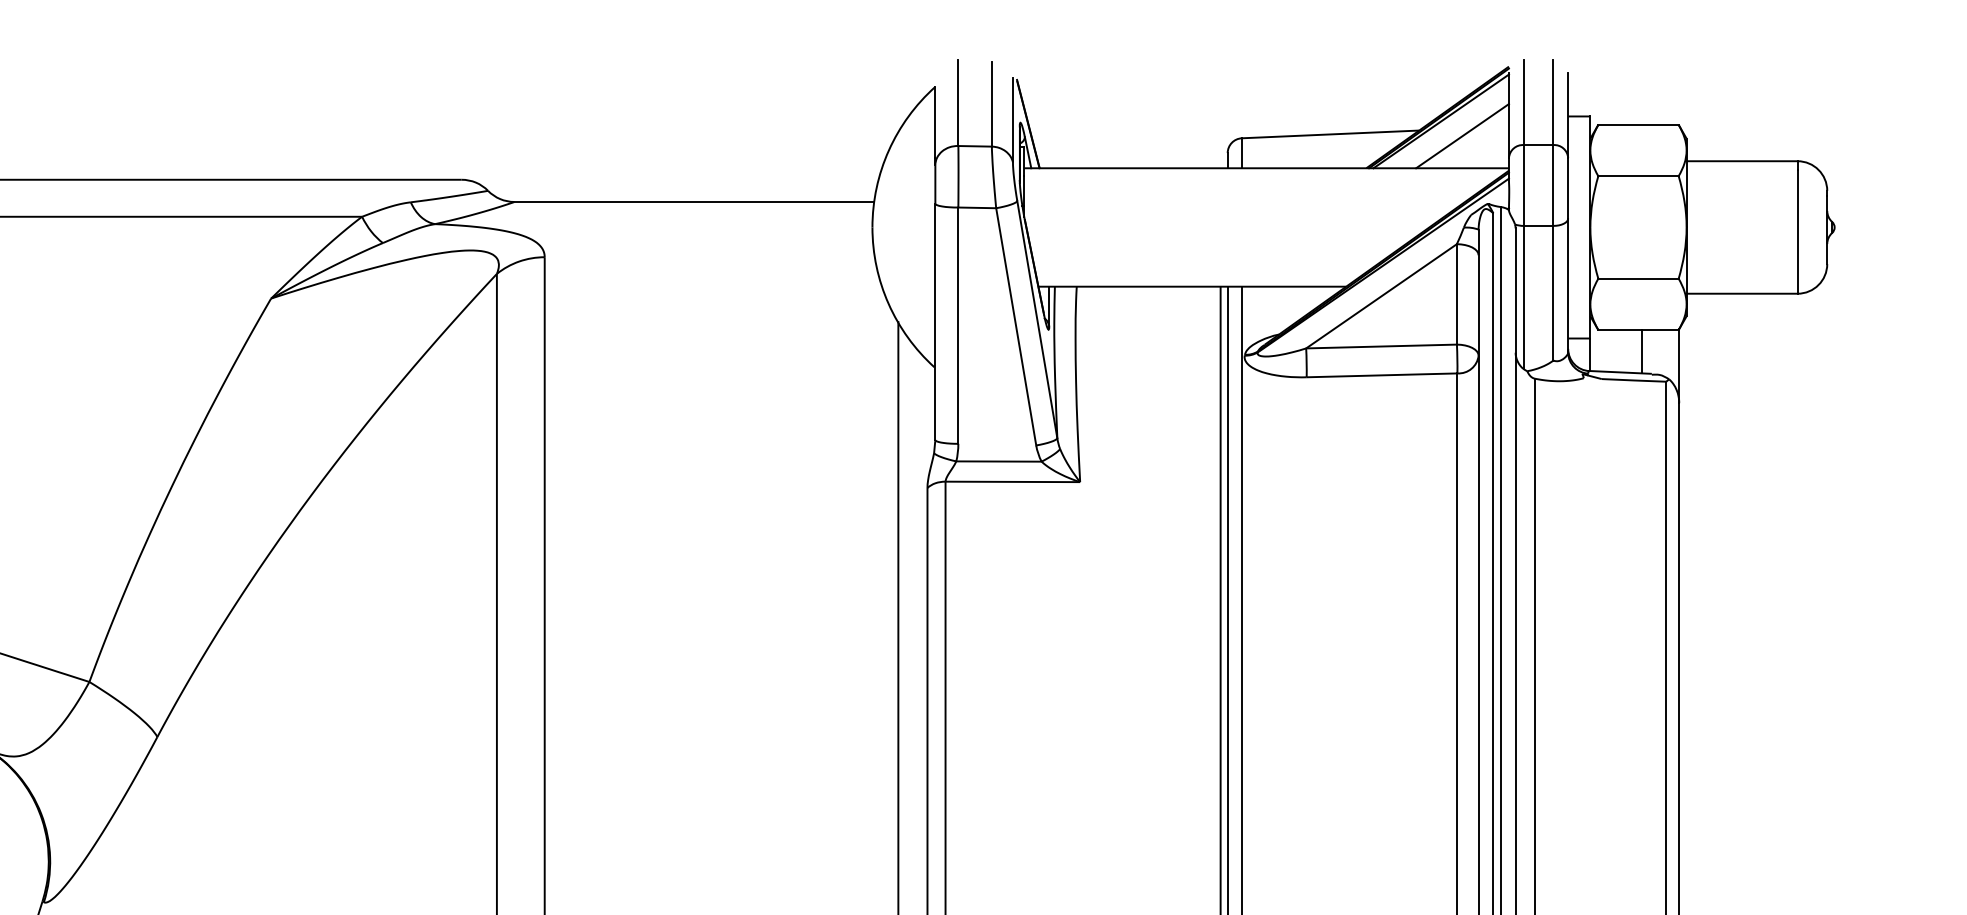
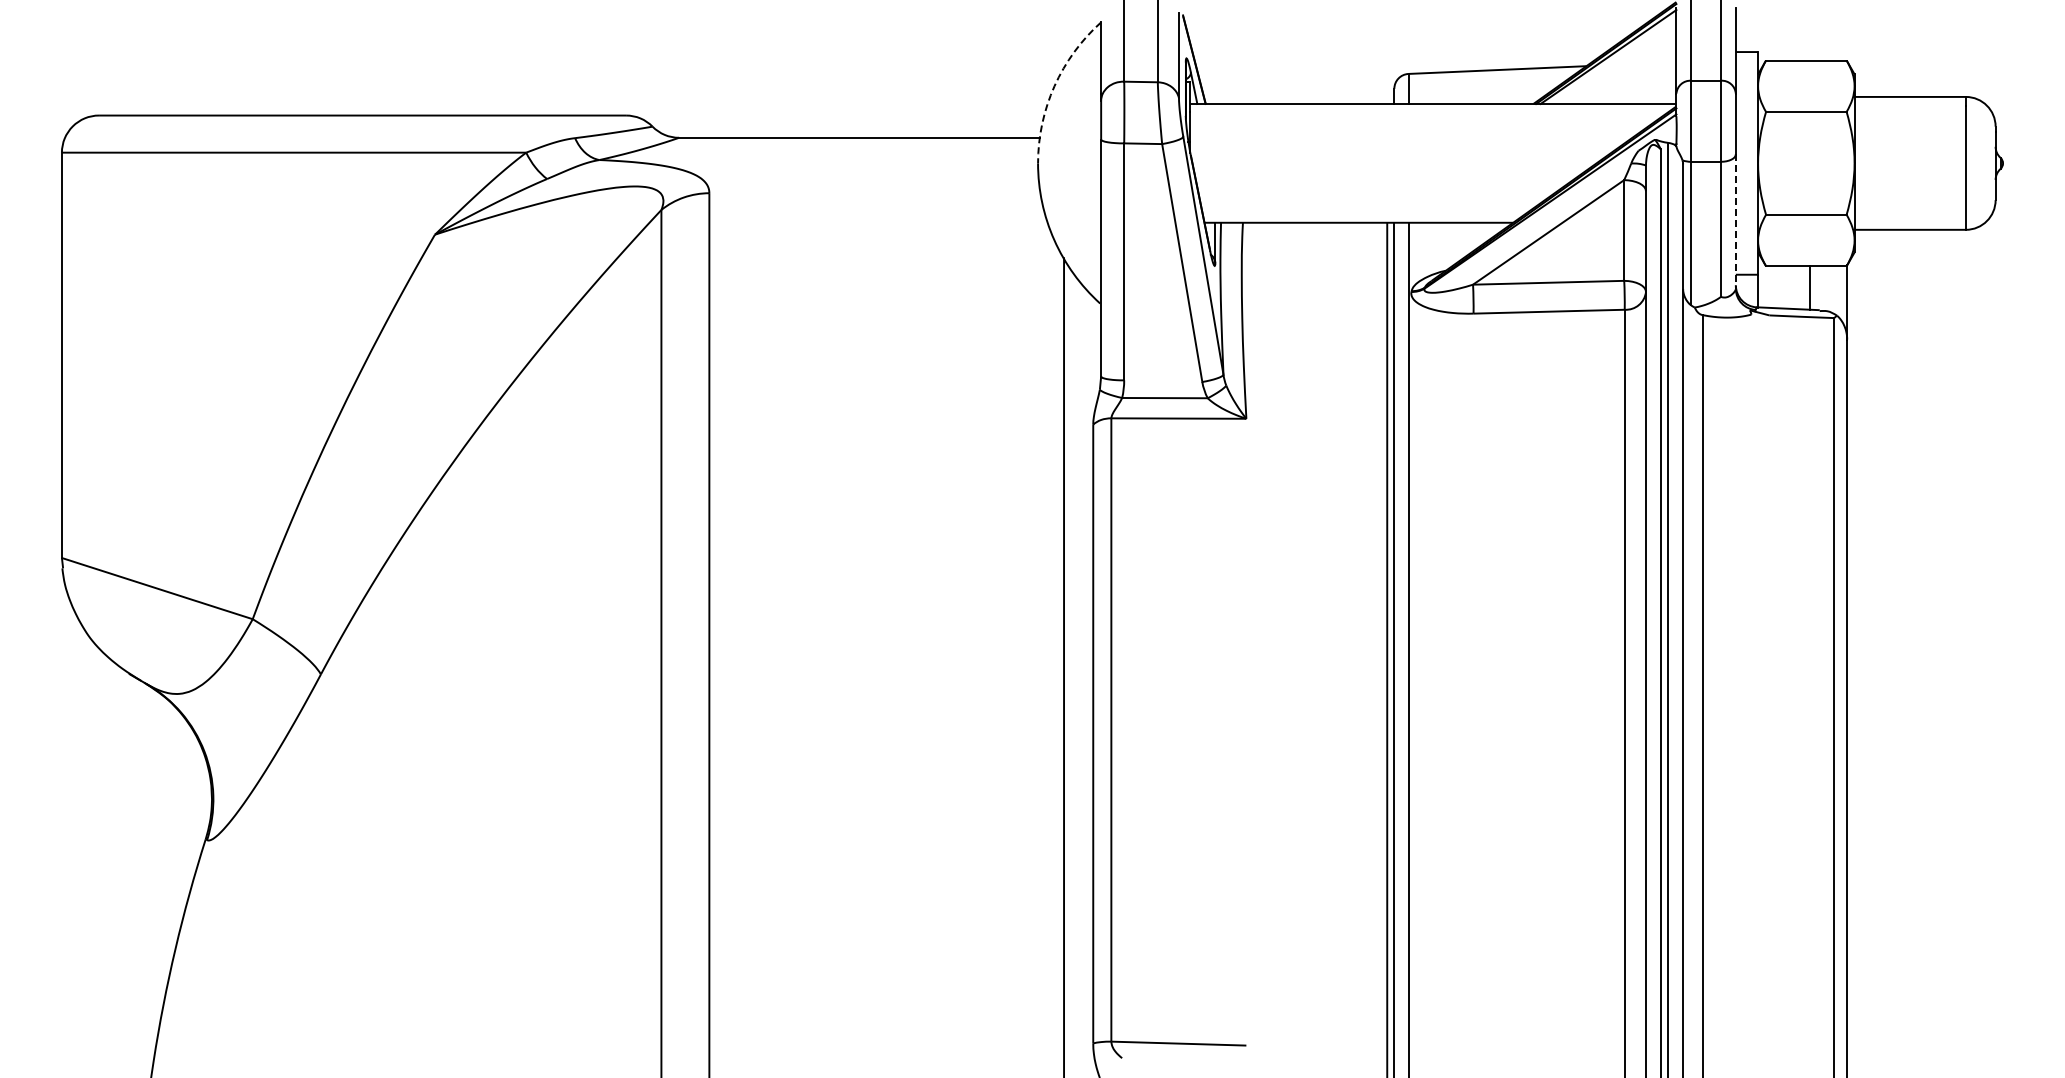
line: (1462, 135) -> (1629, 71), removed
arc: (888, 150) -> (1054, 86), solid -> dashed
line: (1567, 286) -> (1735, 222), solid -> dashed

